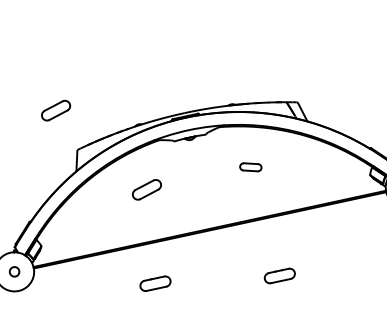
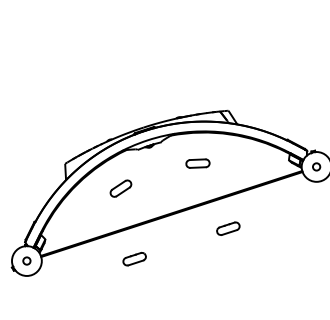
part: (55, 110) -> (45, 135), removed
part: (250, 167) -> (197, 163), size x1.43
part: (280, 275) -> (228, 228), moved

